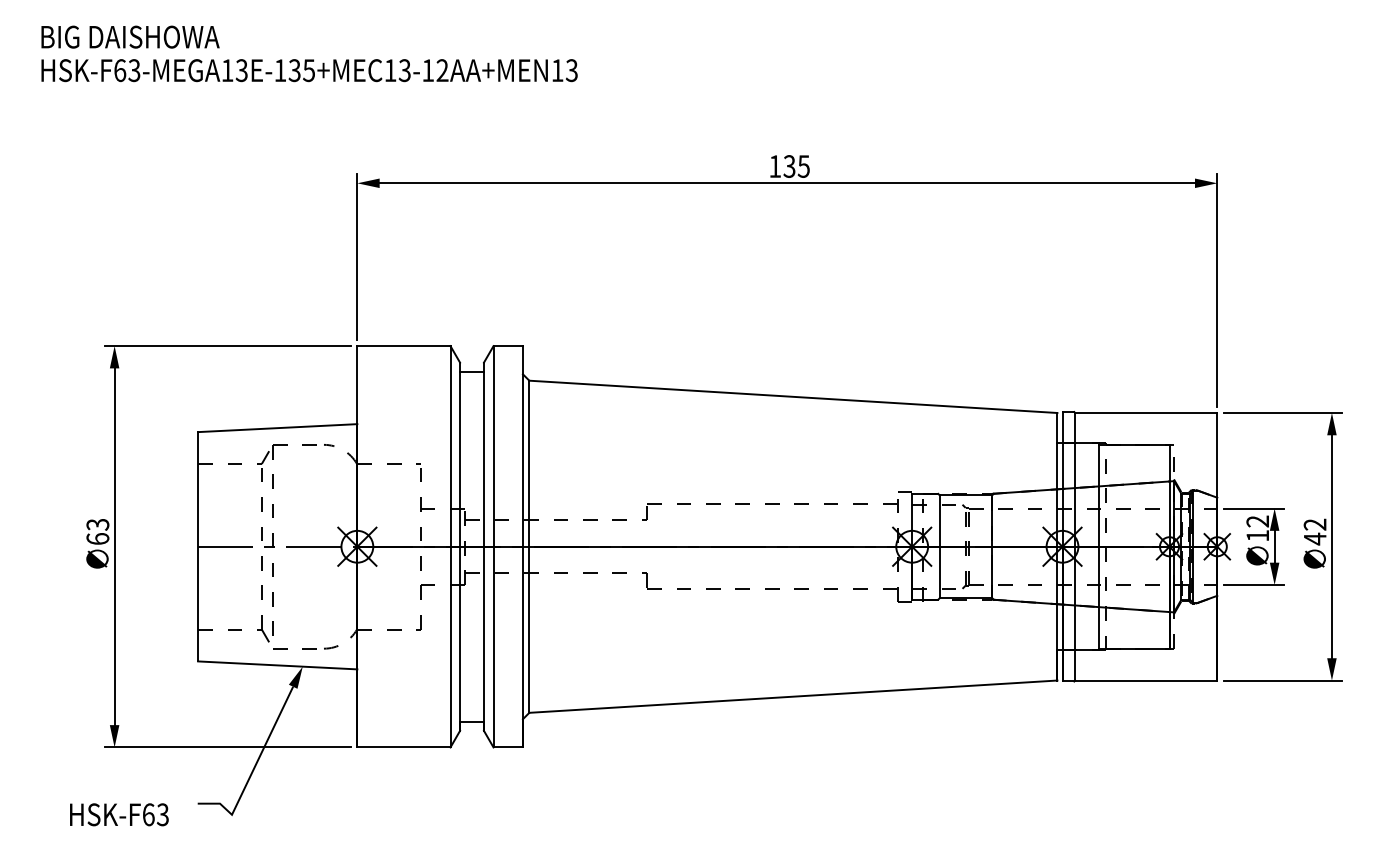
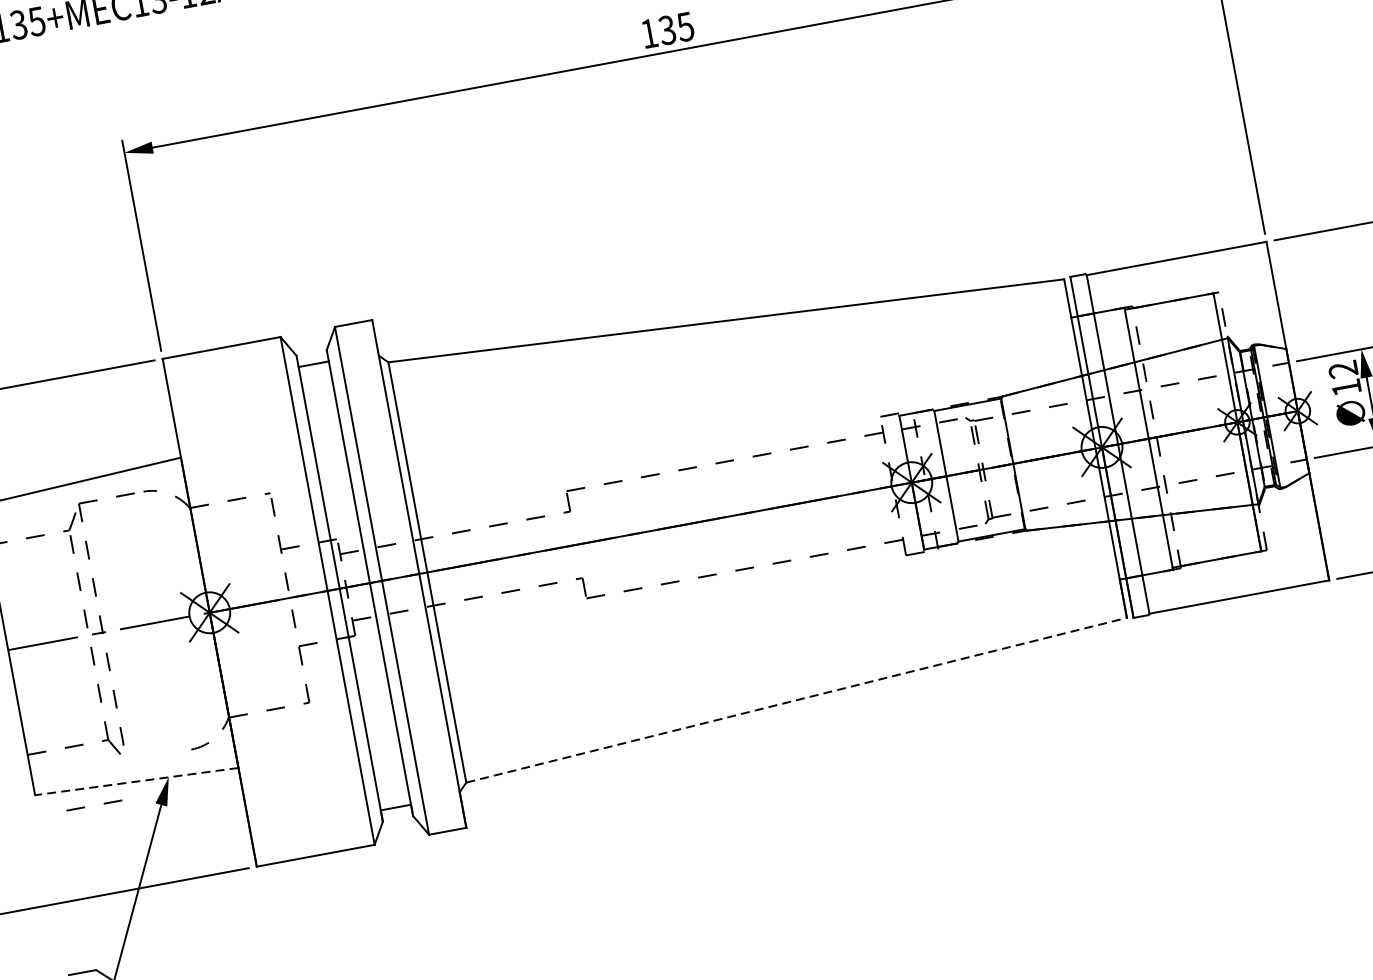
line: (287, 648) -> (84, 807), moved
line: (277, 665) -> (136, 781), solid -> dashed
line: (793, 696) -> (796, 699), solid -> dashed

